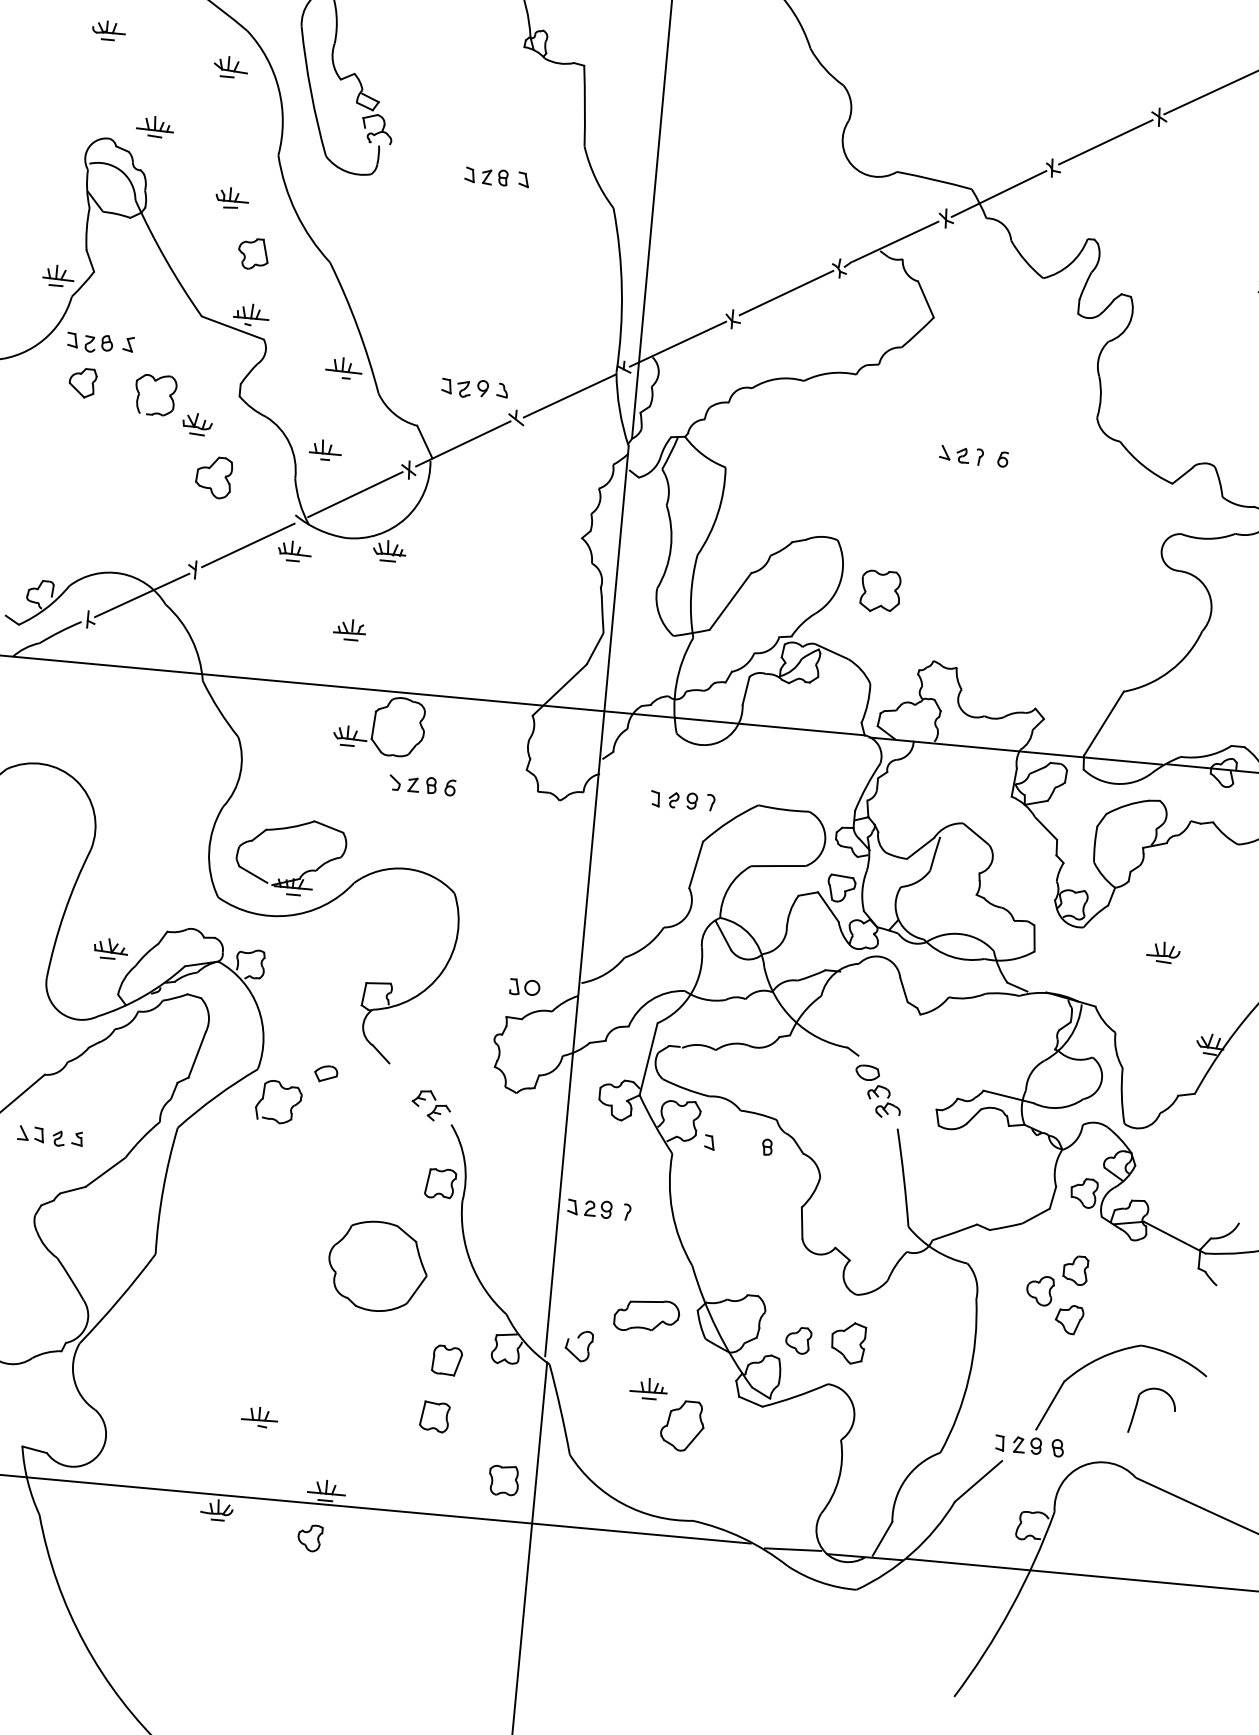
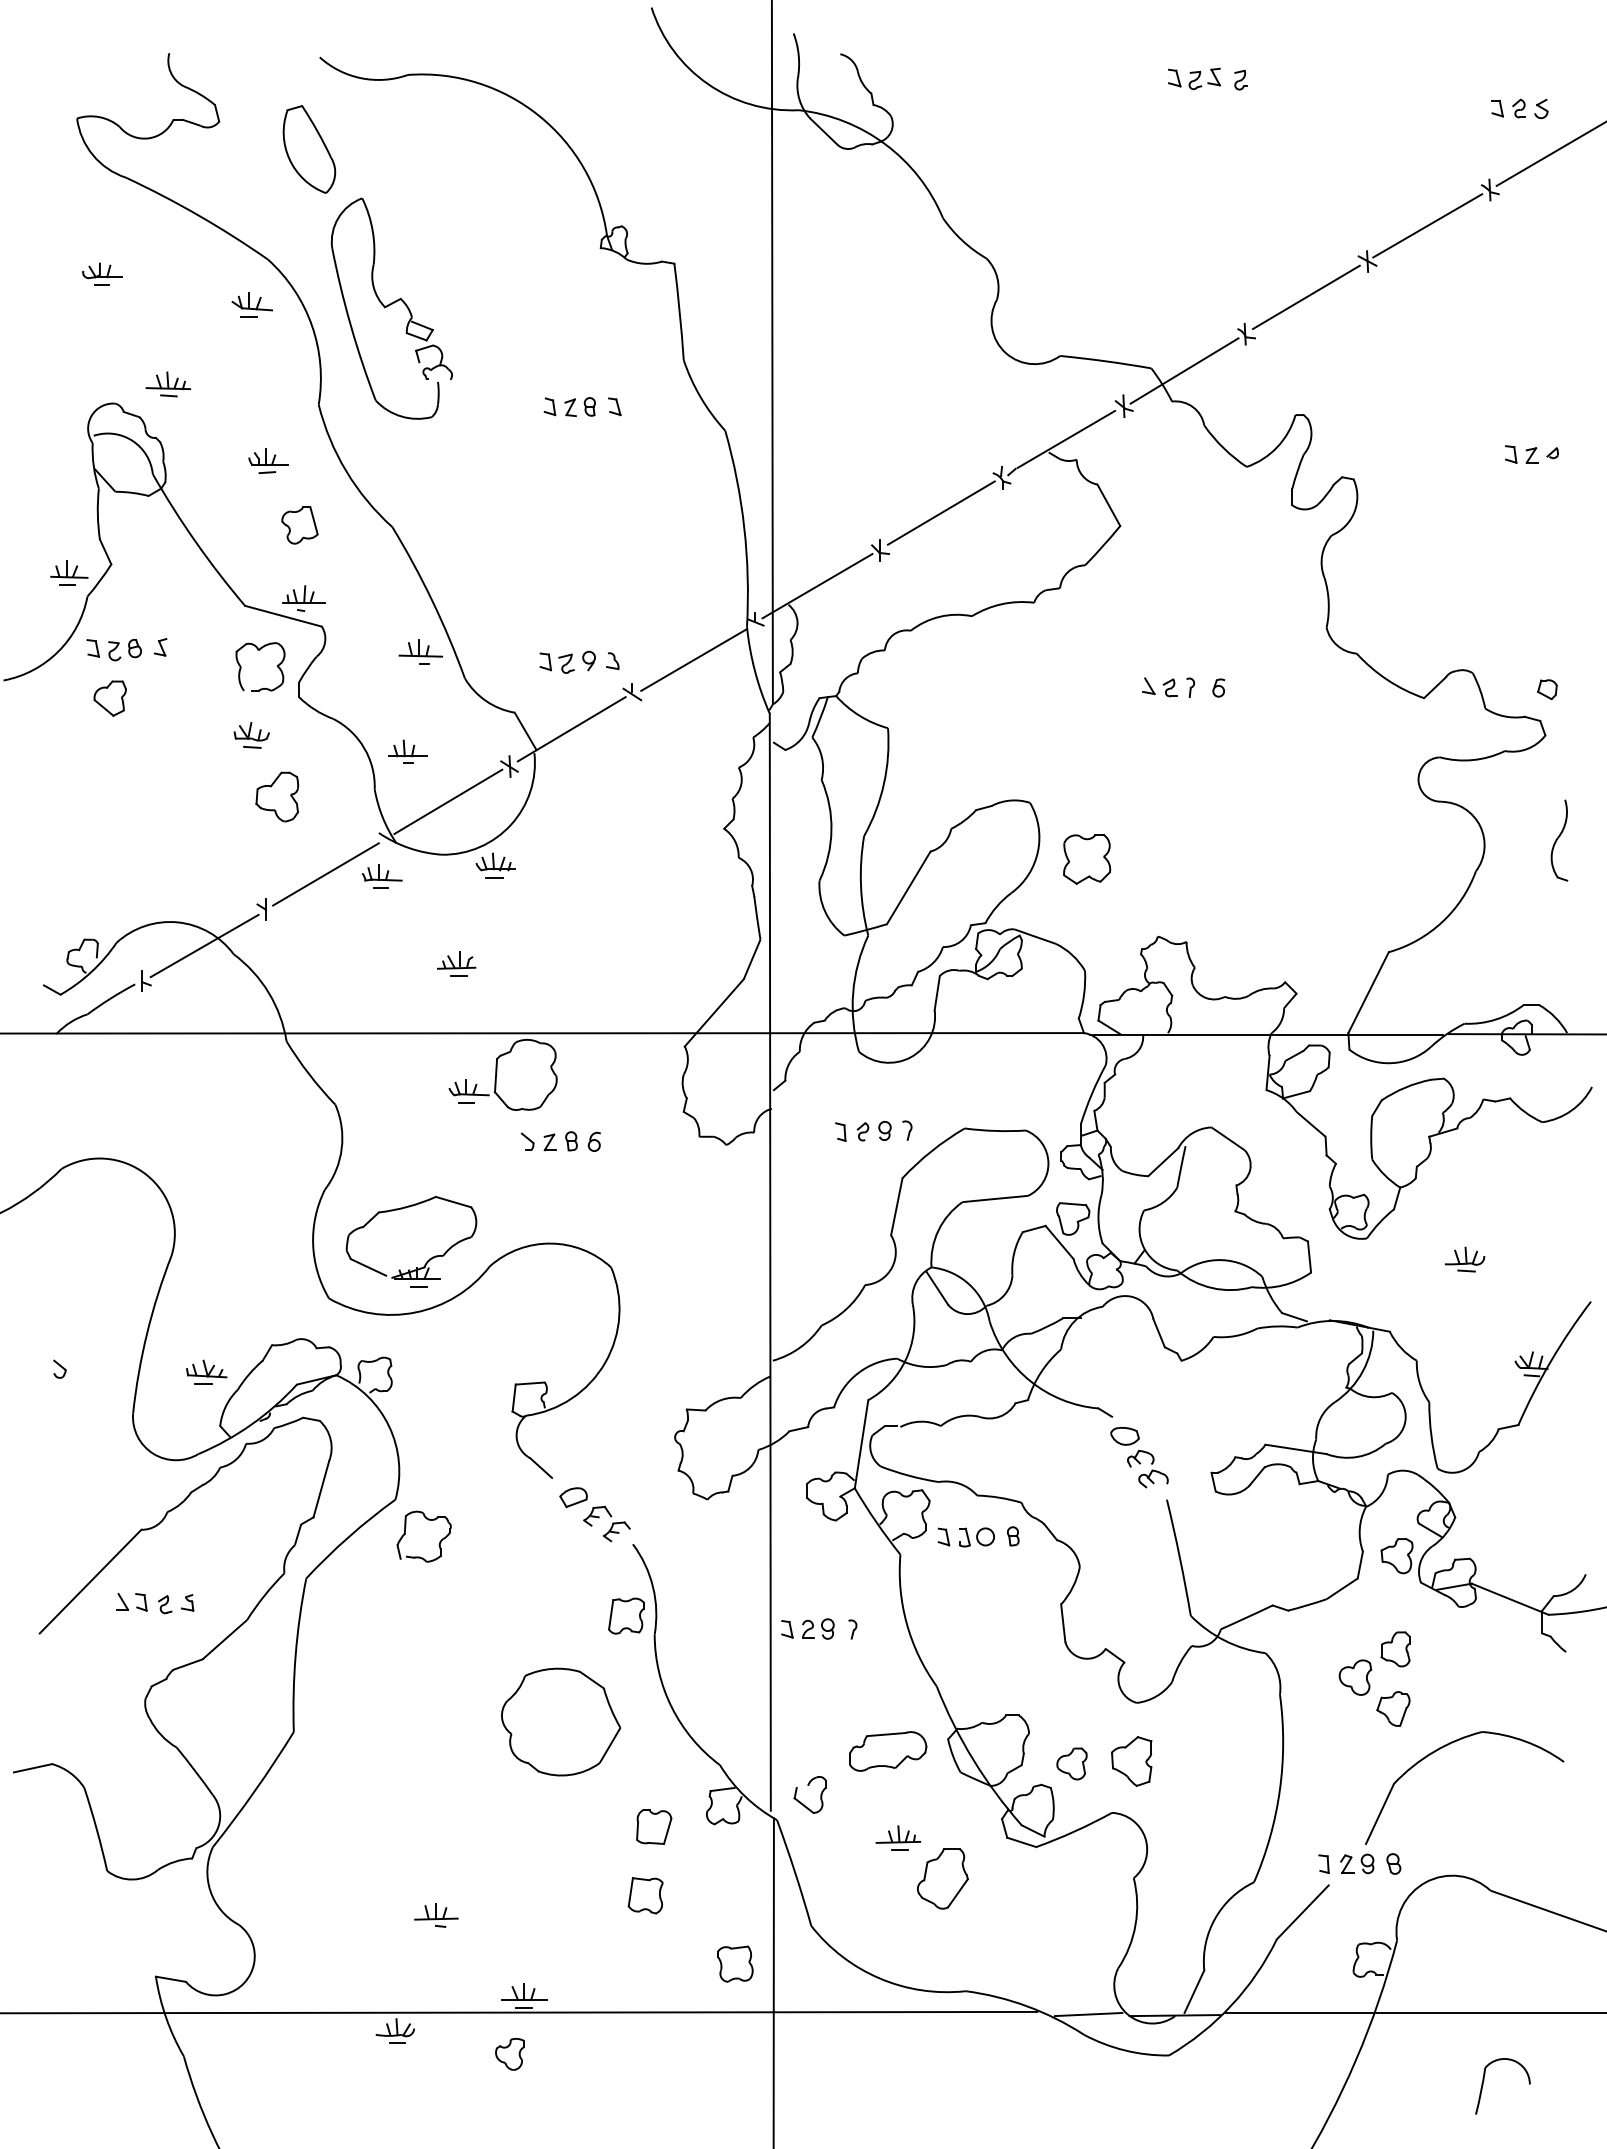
part: (168, 395) -> (276, 666), moved
part: (524, 987) -> (976, 1537), moved
part: (326, 1073) -> (573, 1497), moved
part: (1137, 1405) -> (1484, 2080), moved

